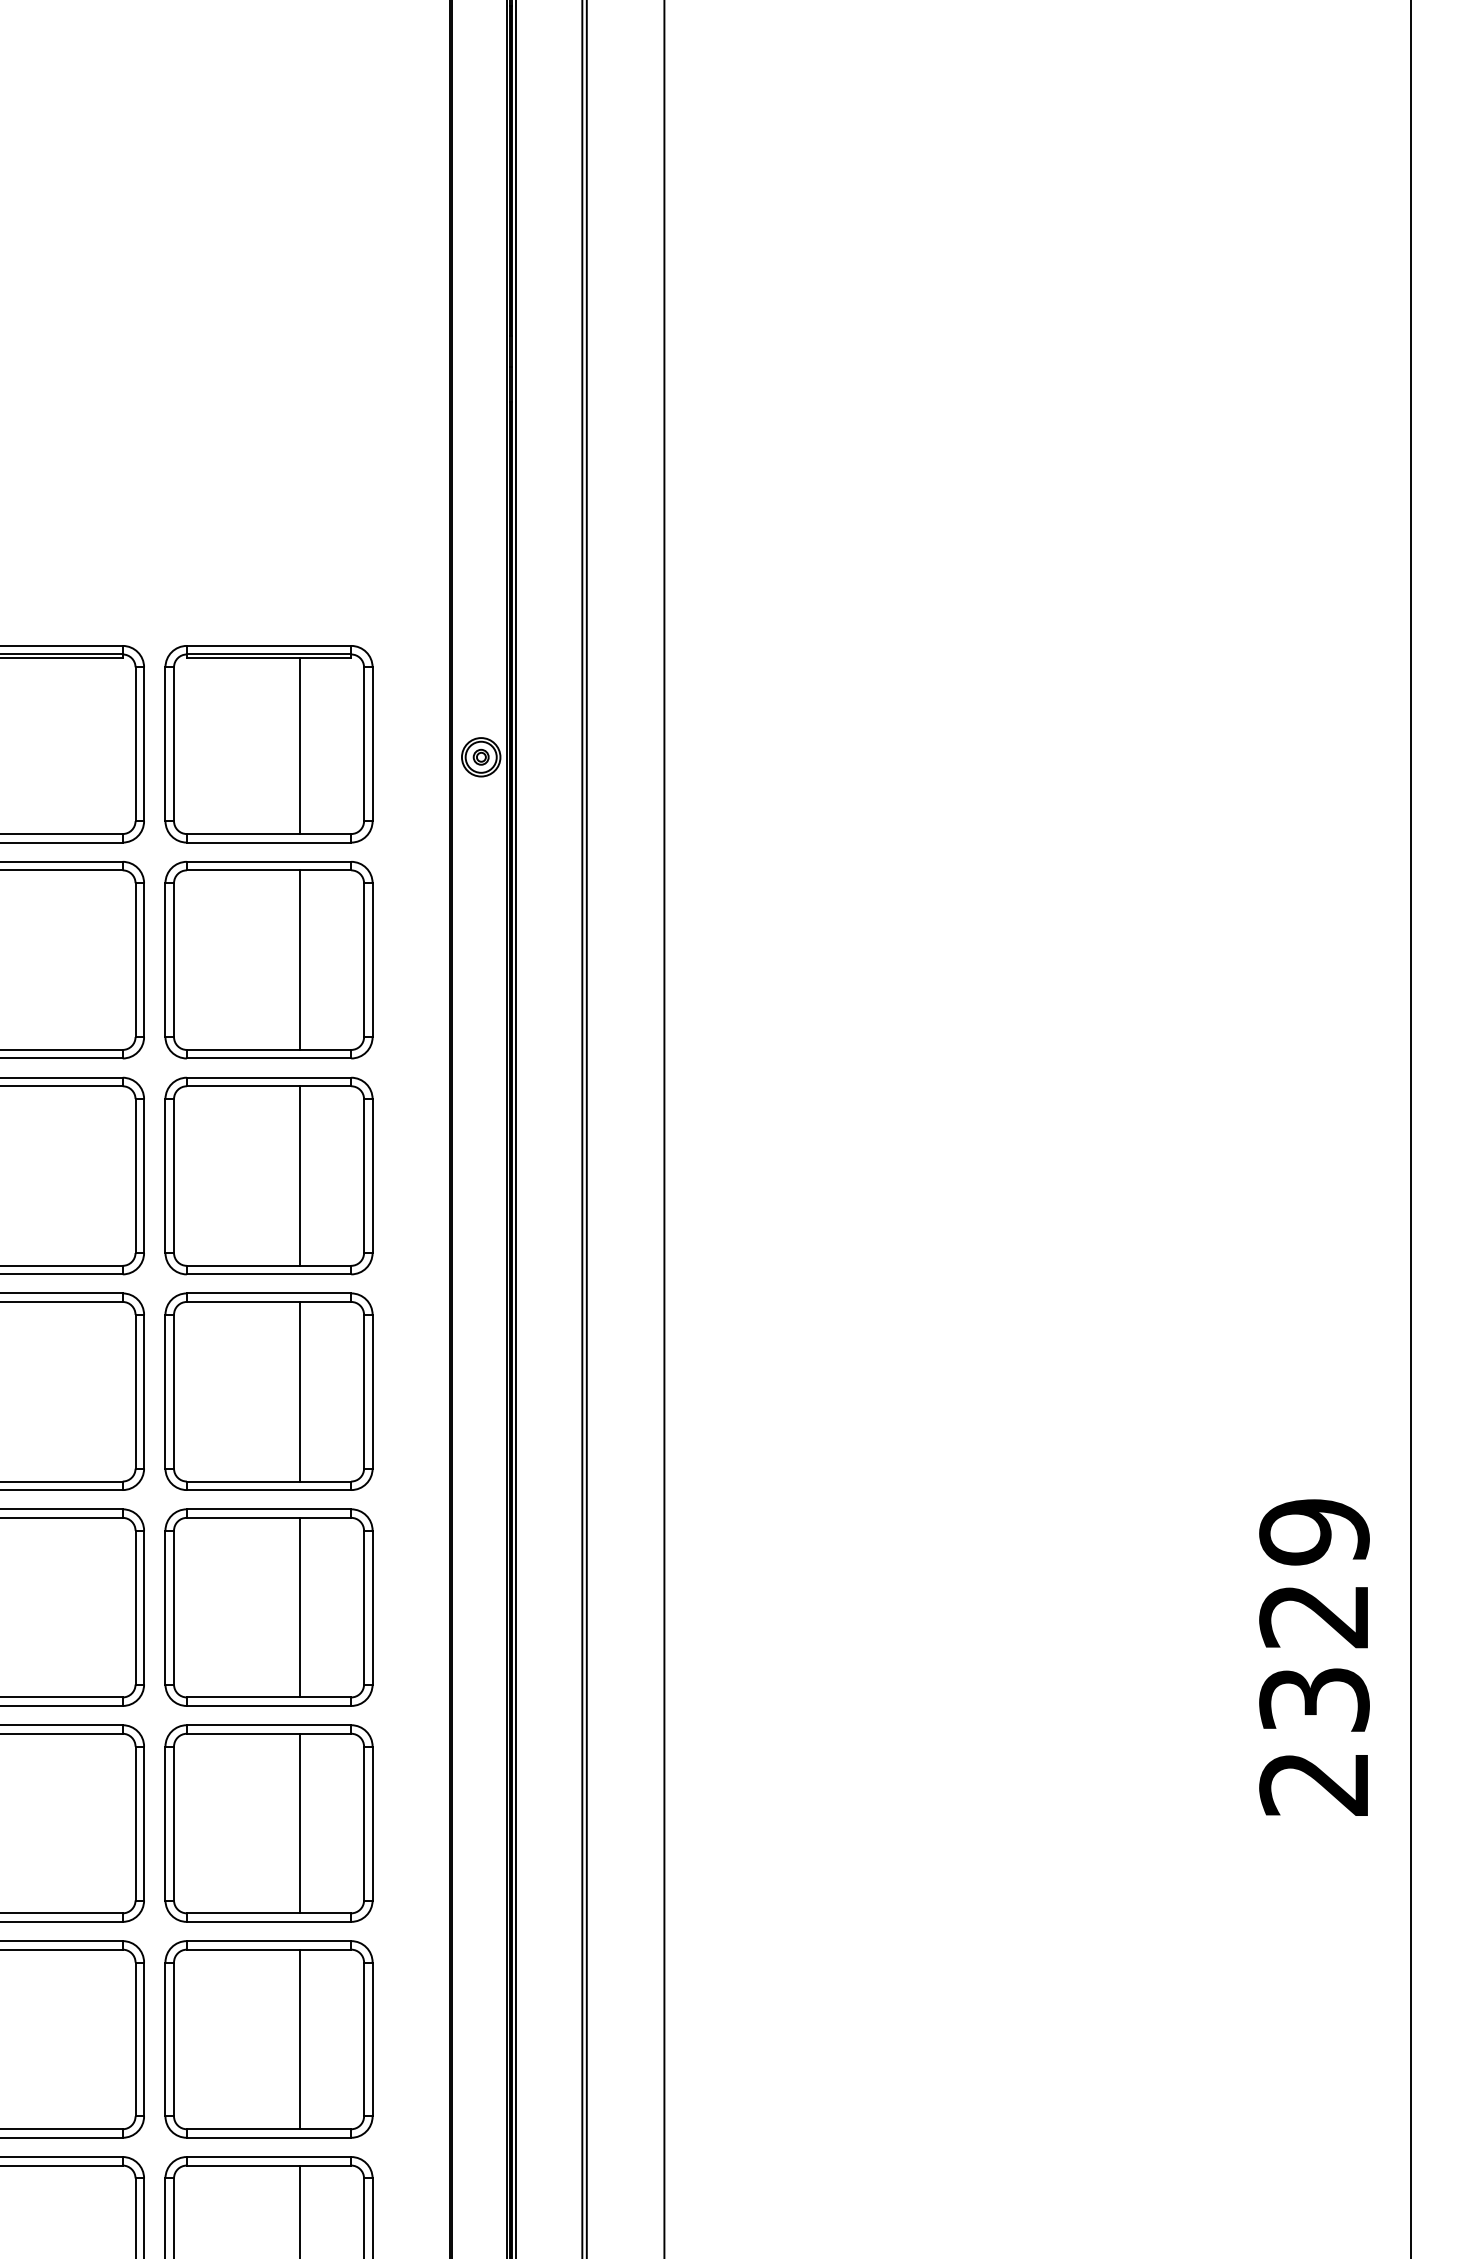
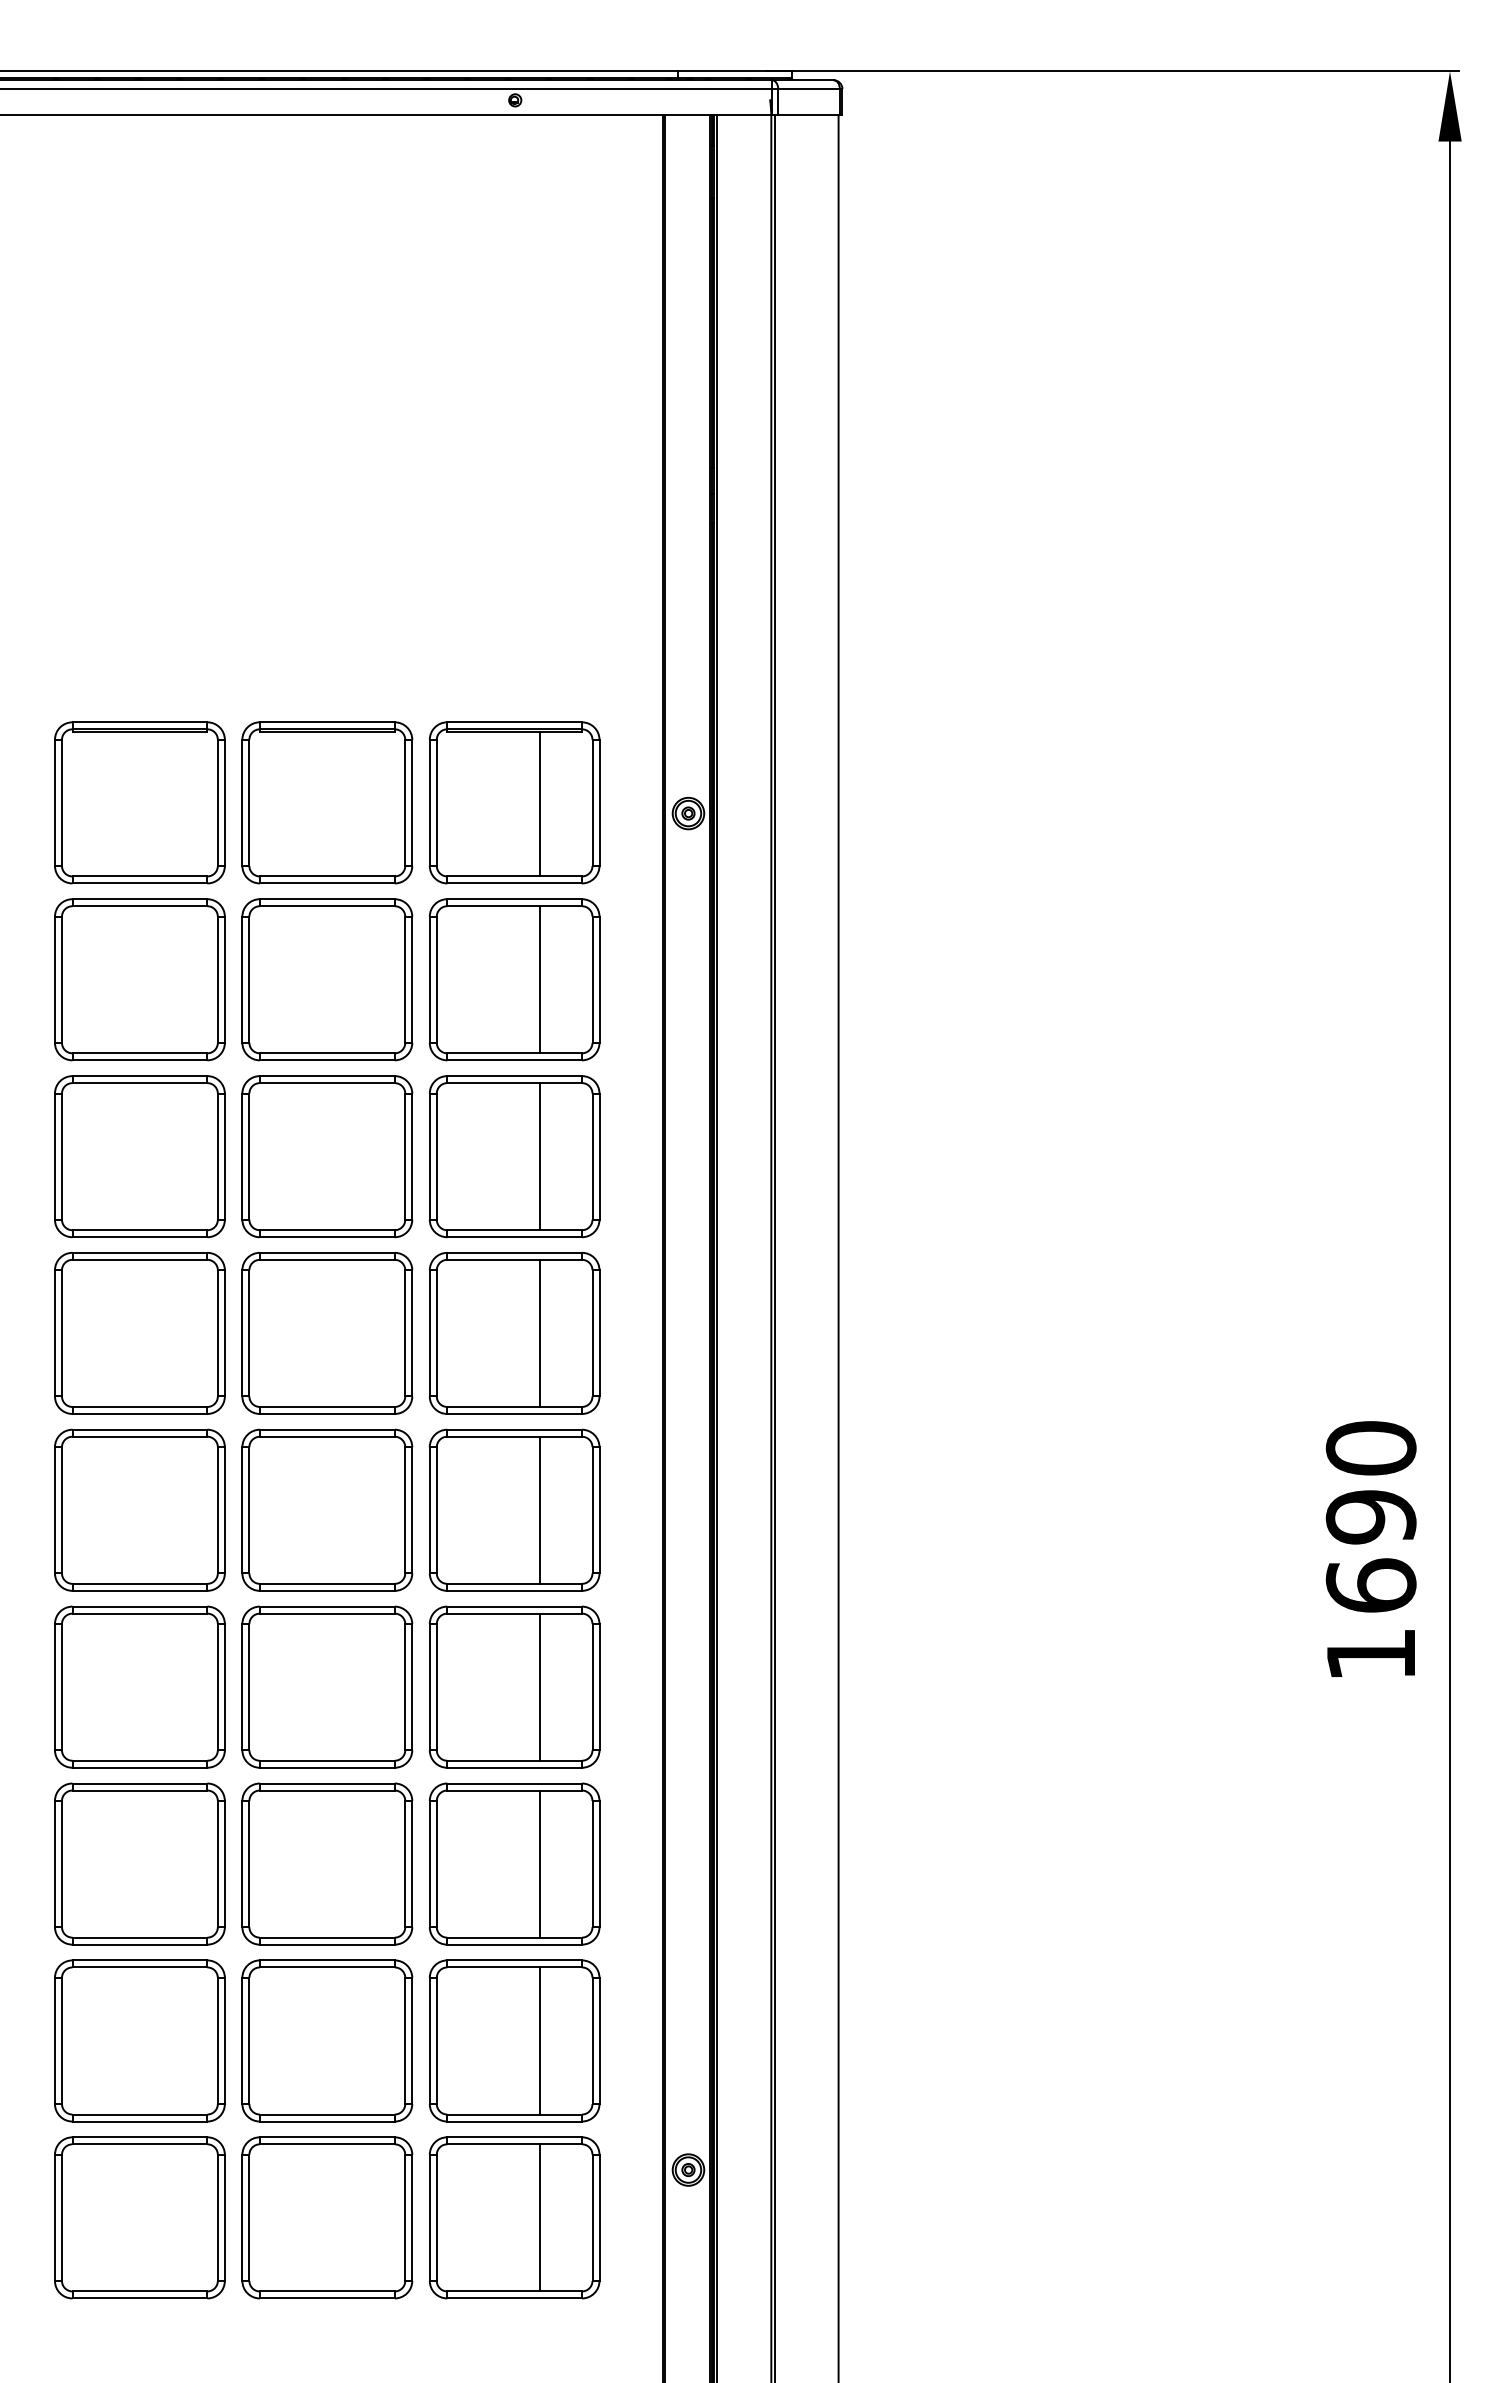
text: (1313, 1656) -> (1370, 1550), 2329 -> 1690

